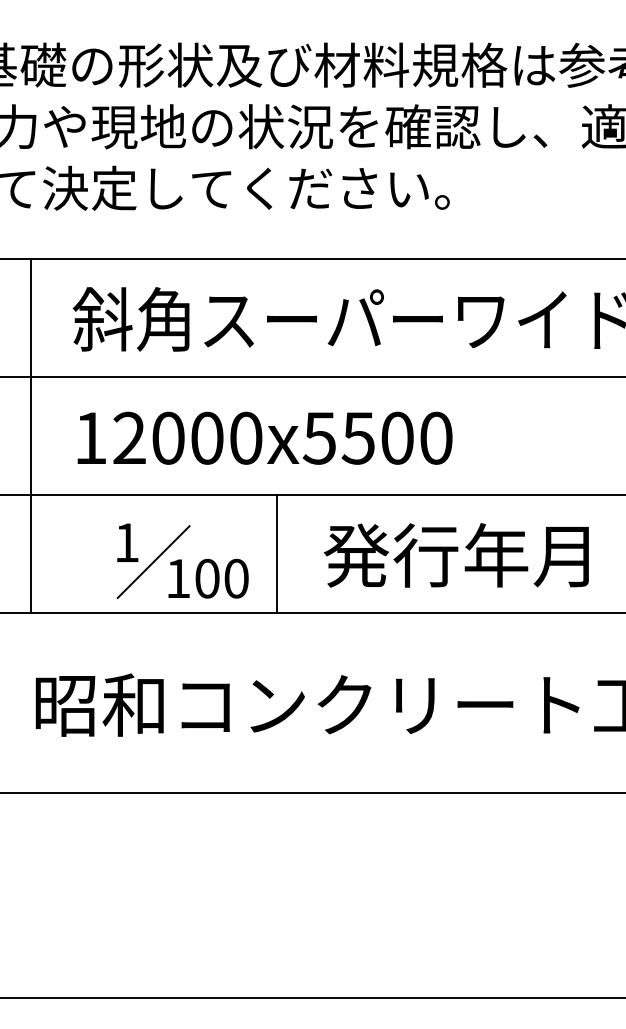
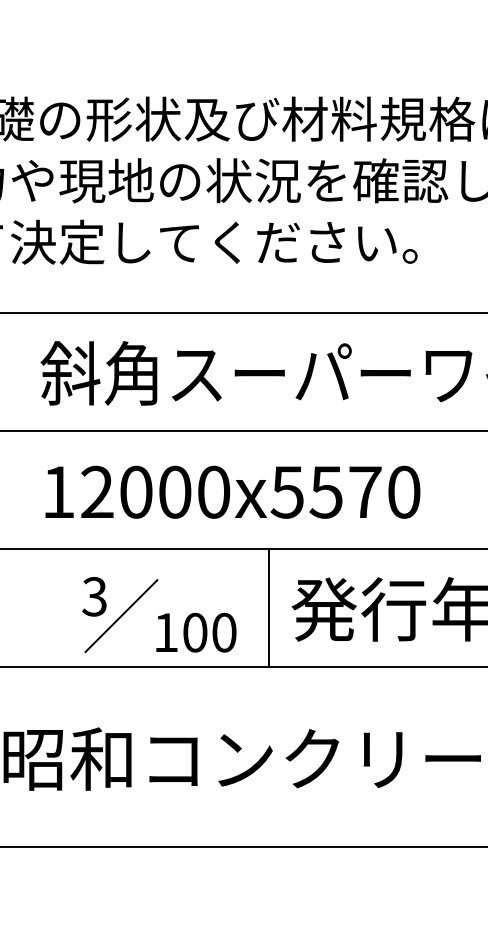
text: (397, 437) -> (365, 491), 12000x5500 -> 12000x5570
text: (126, 542) -> (94, 596), 1 -> 3
line: (276, 554) -> (268, 608), moved
text: (208, 578) -> (196, 632), moved

